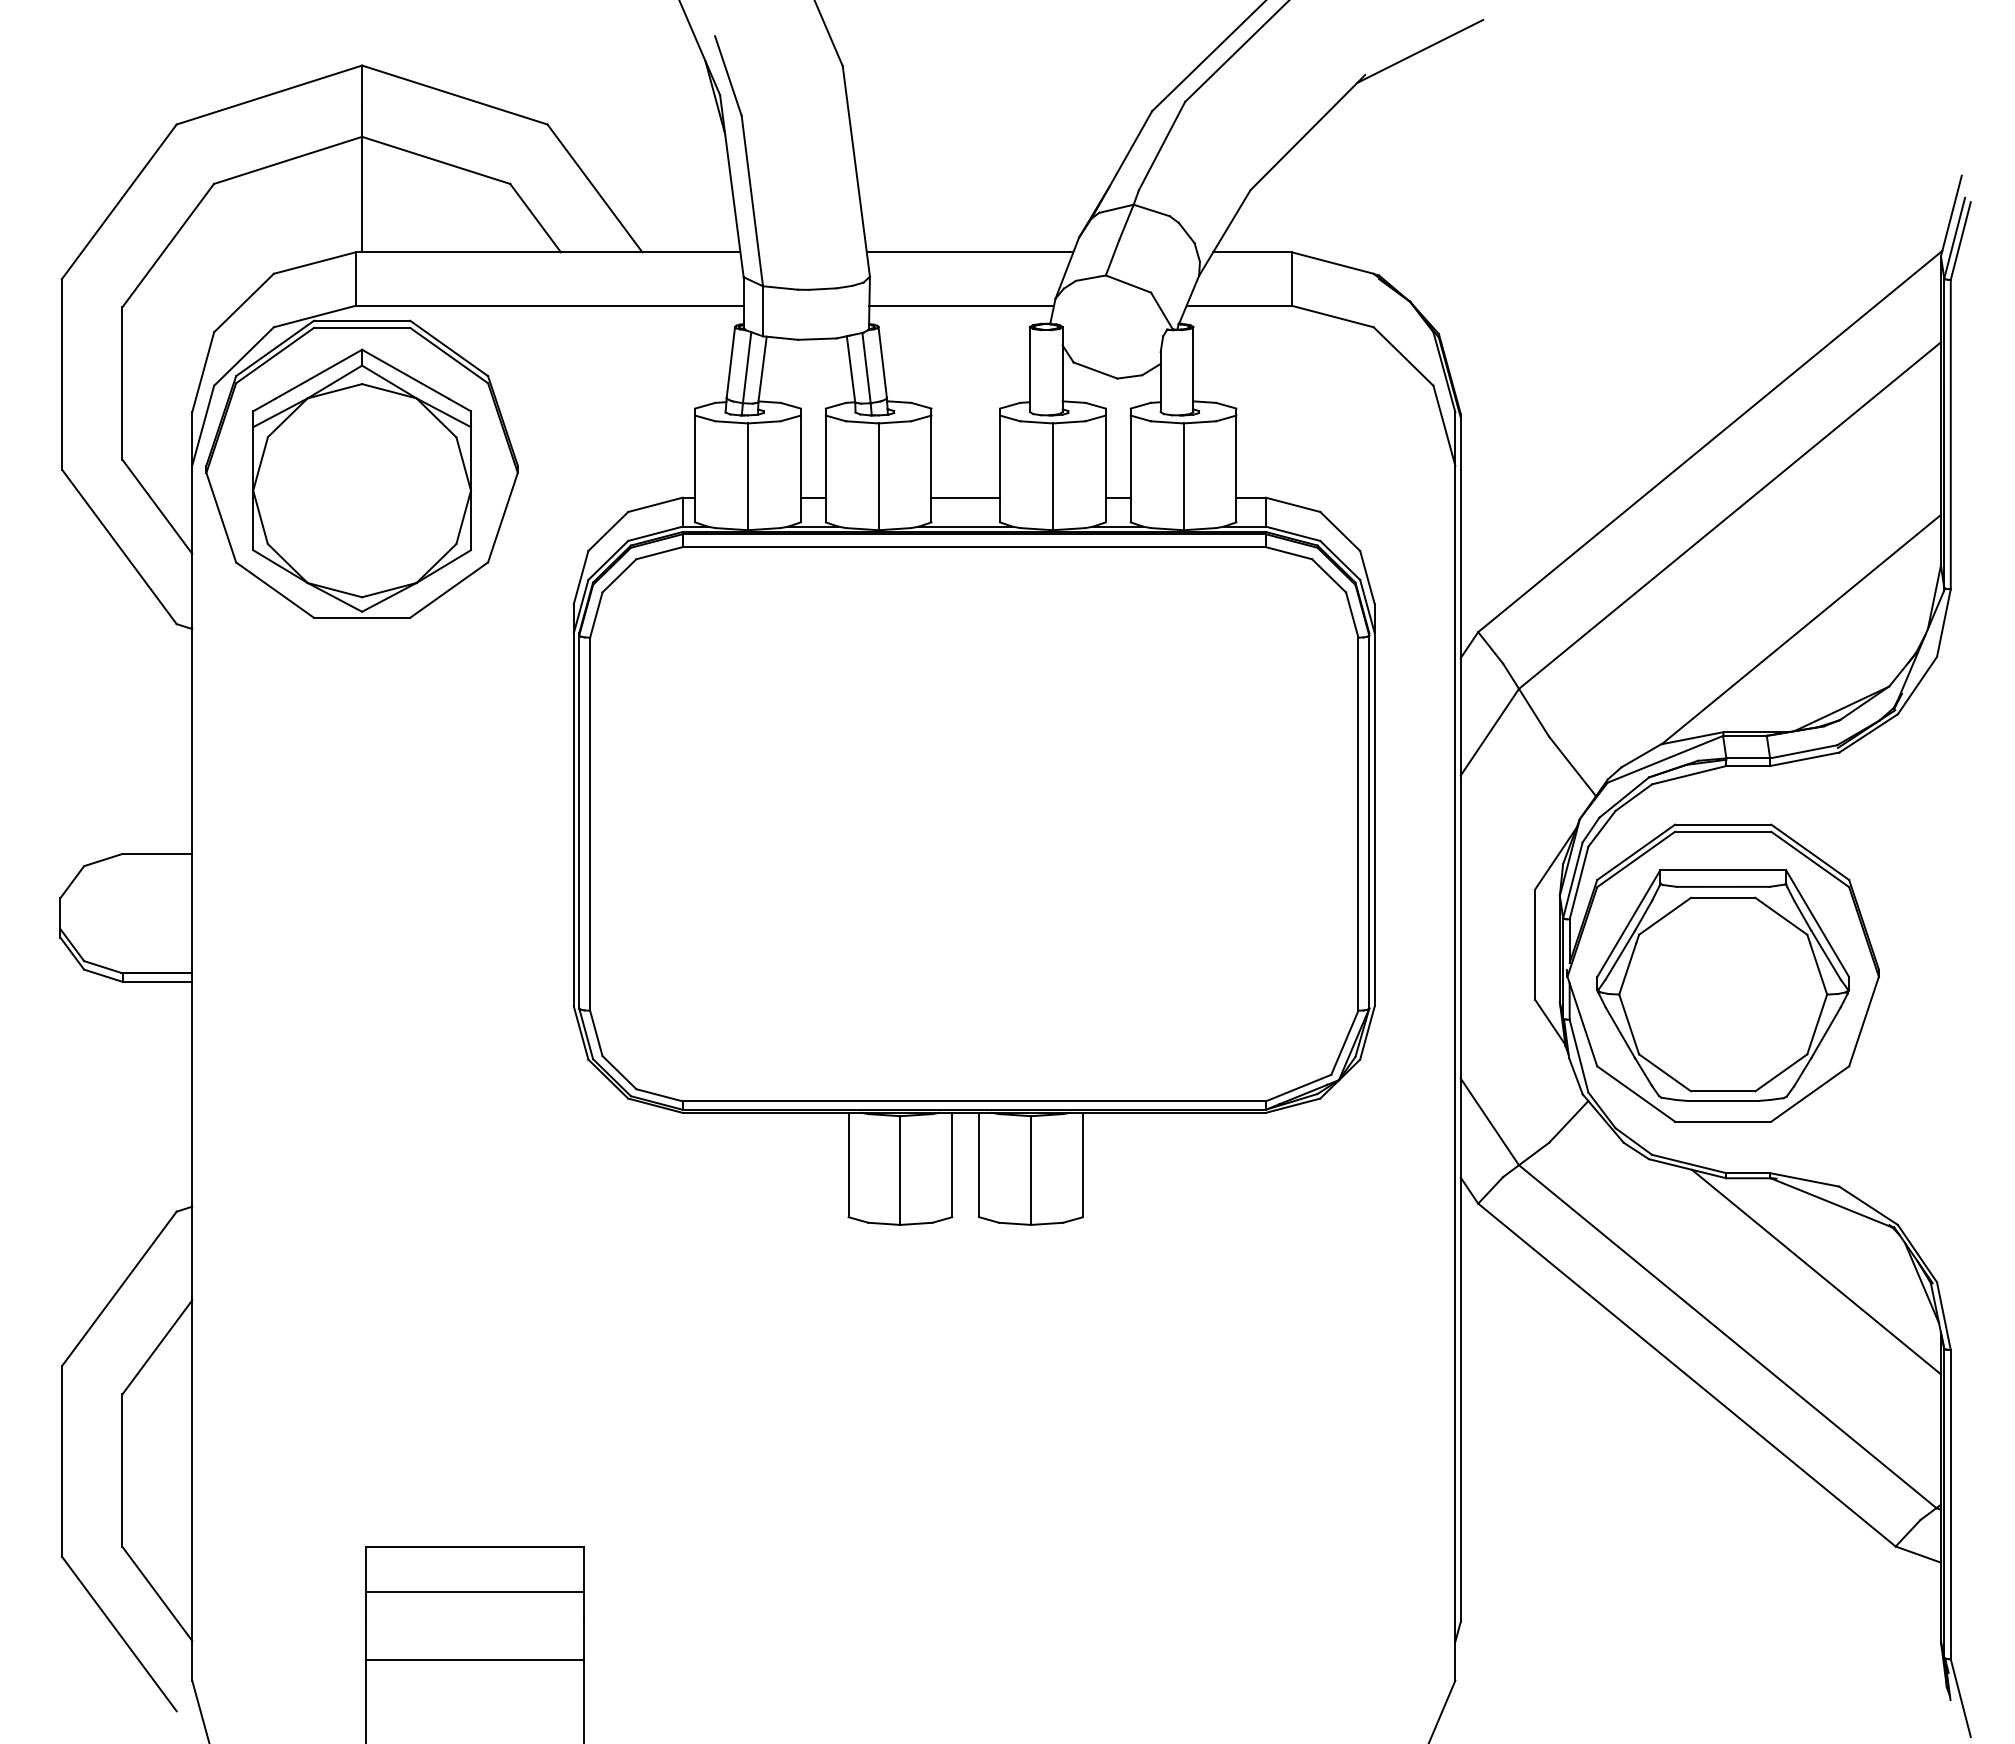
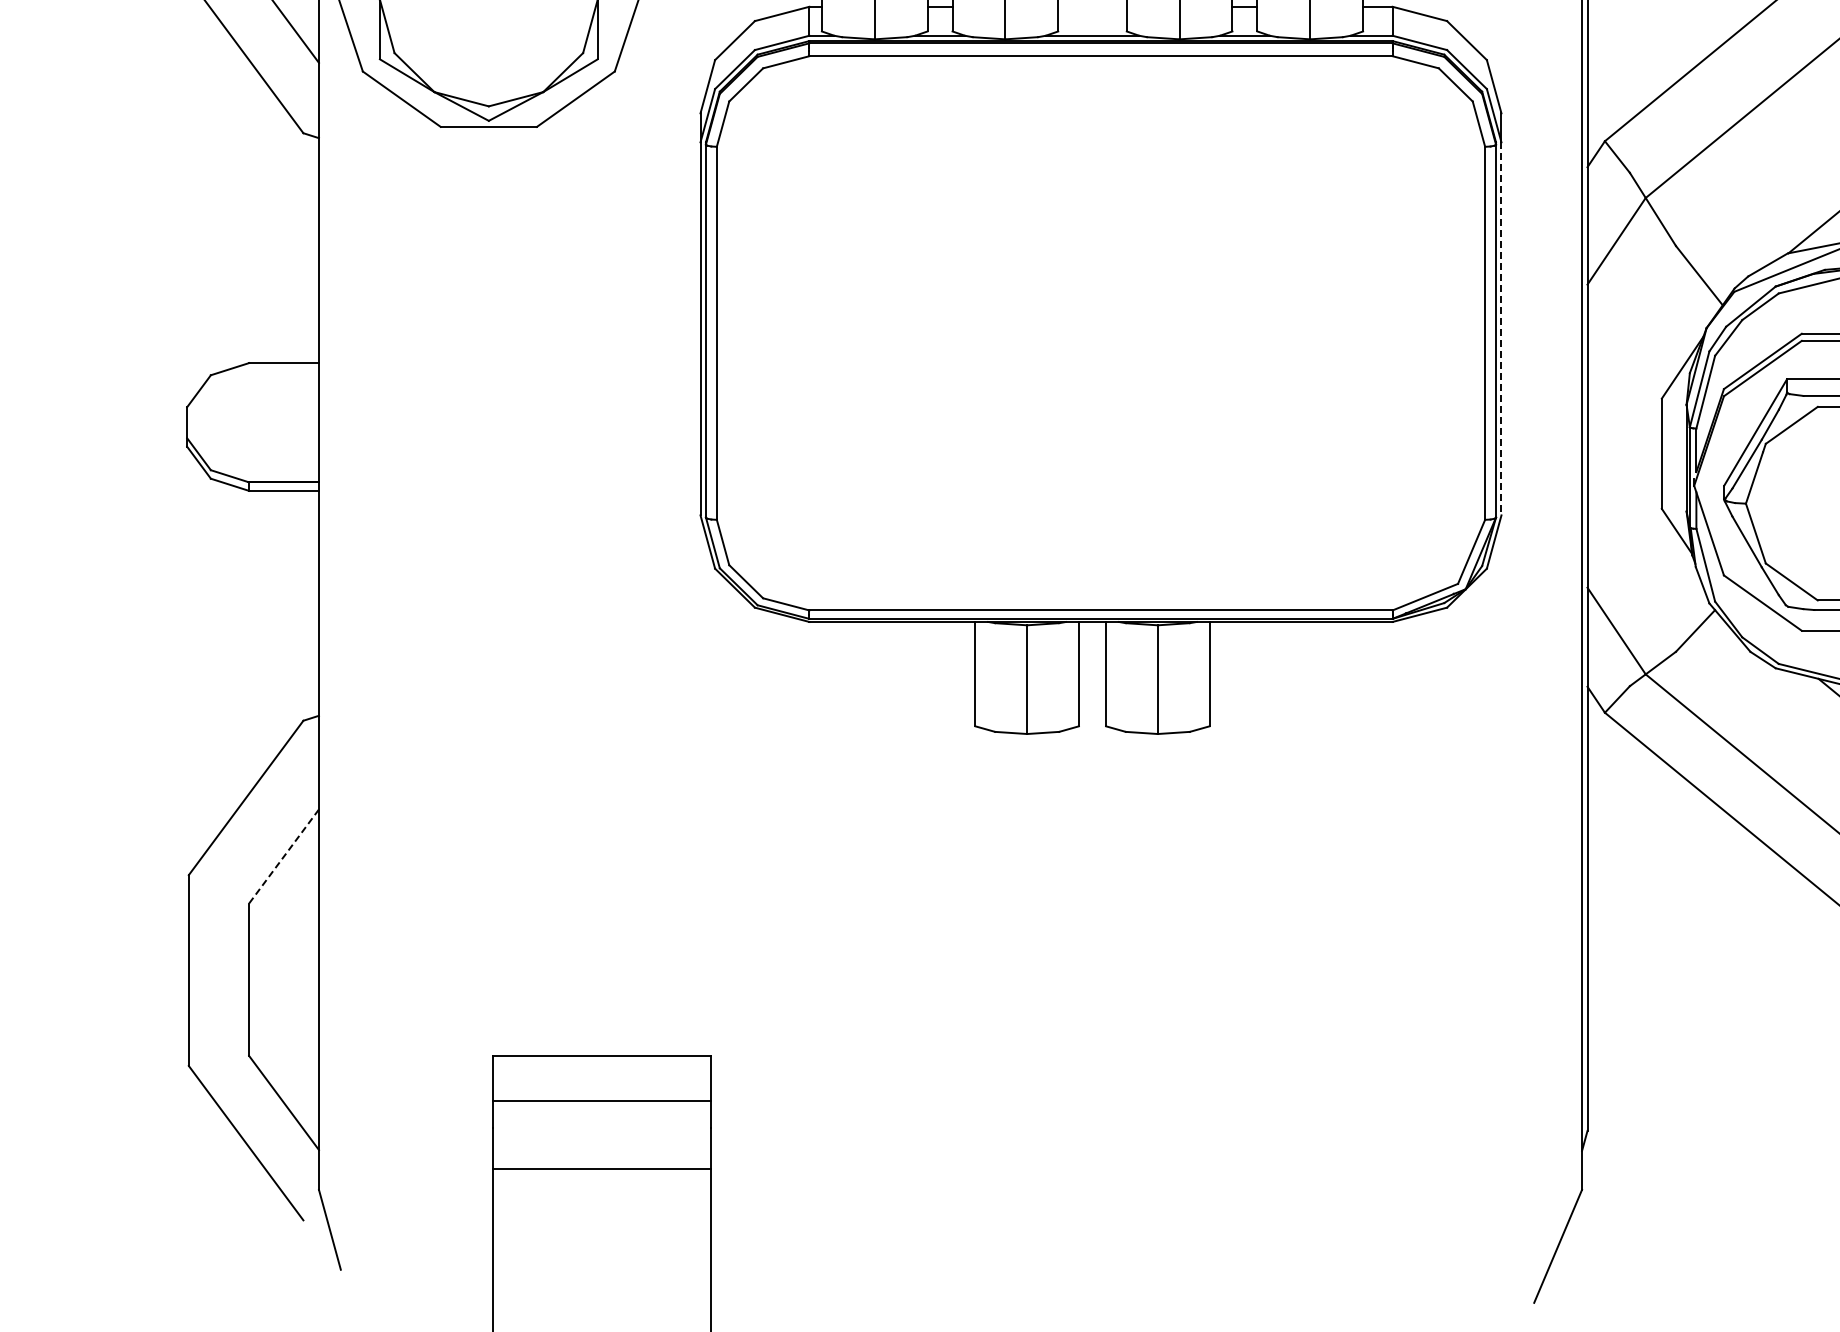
line: (965, 497) -> (1092, 6), removed
line: (1374, 819) -> (1501, 328), solid -> dashed
line: (157, 1347) -> (284, 856), solid -> dashed

